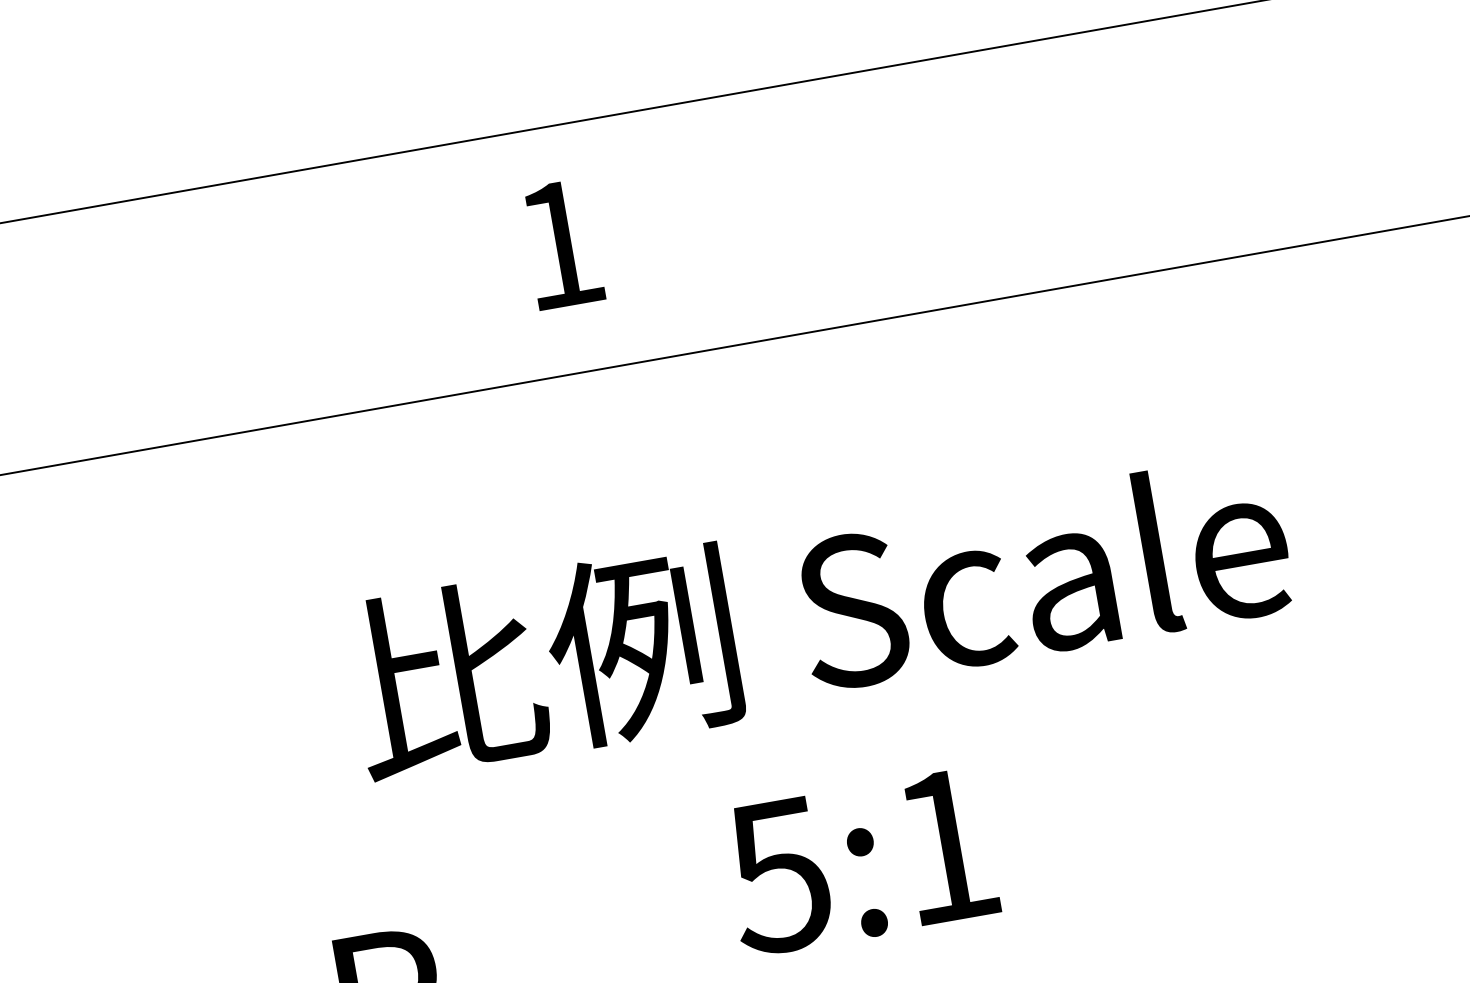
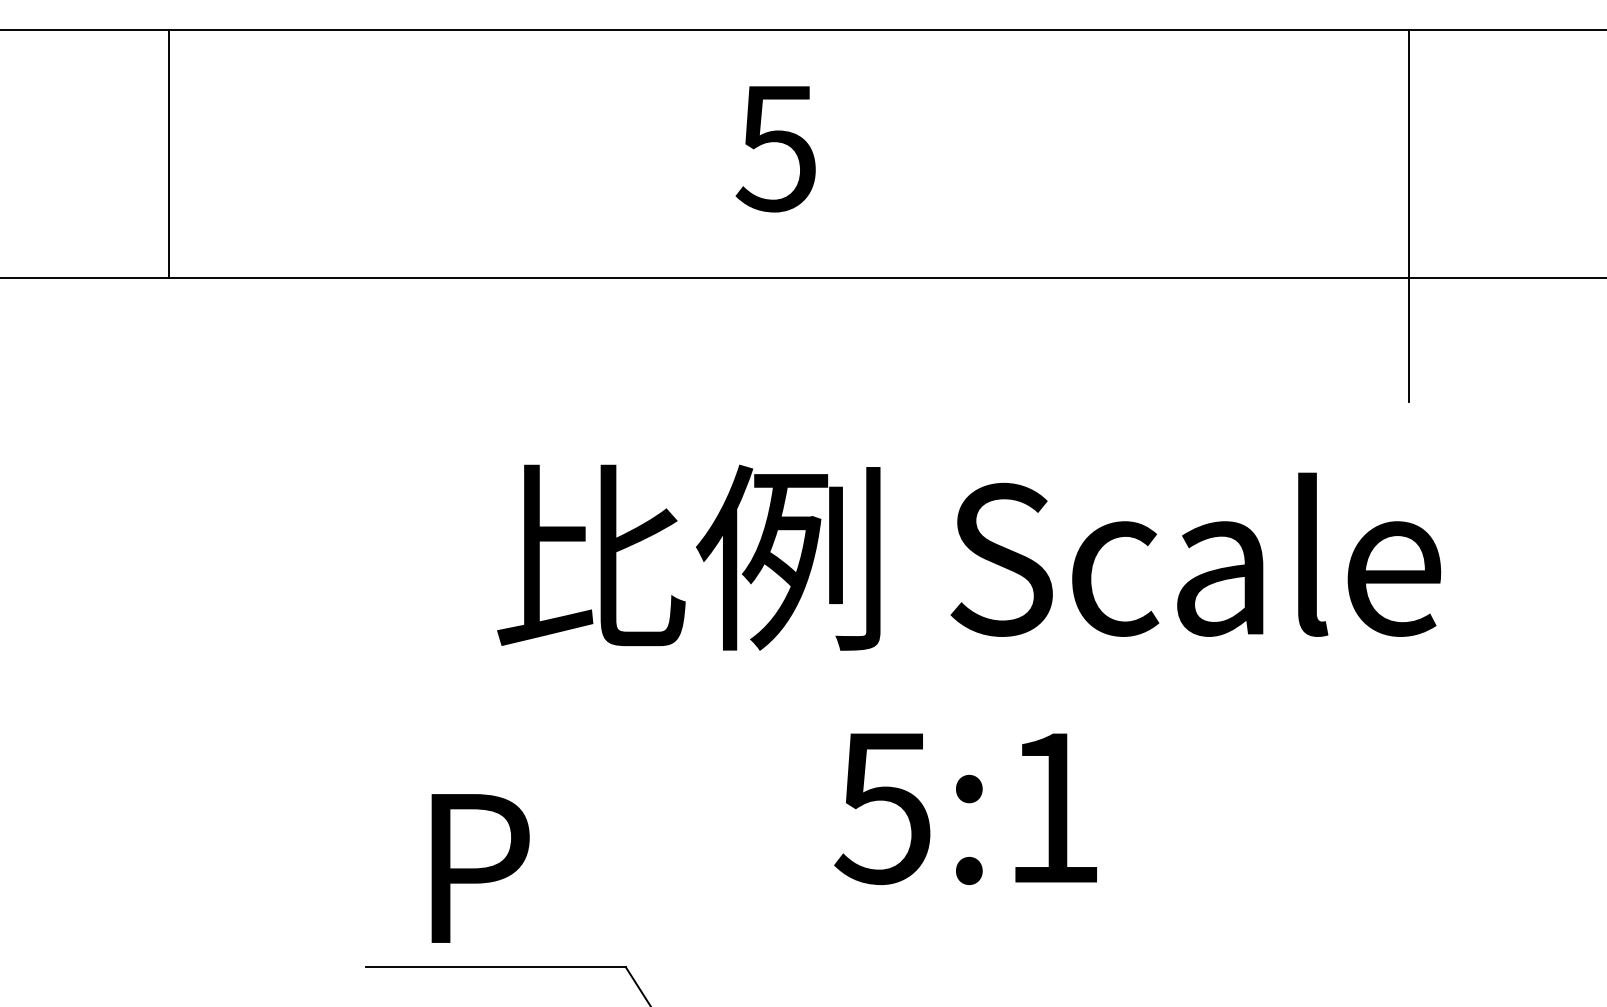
line: (1194, 201) -> (1409, 216), added
text: (558, 246) -> (775, 149), 1 -> 5

